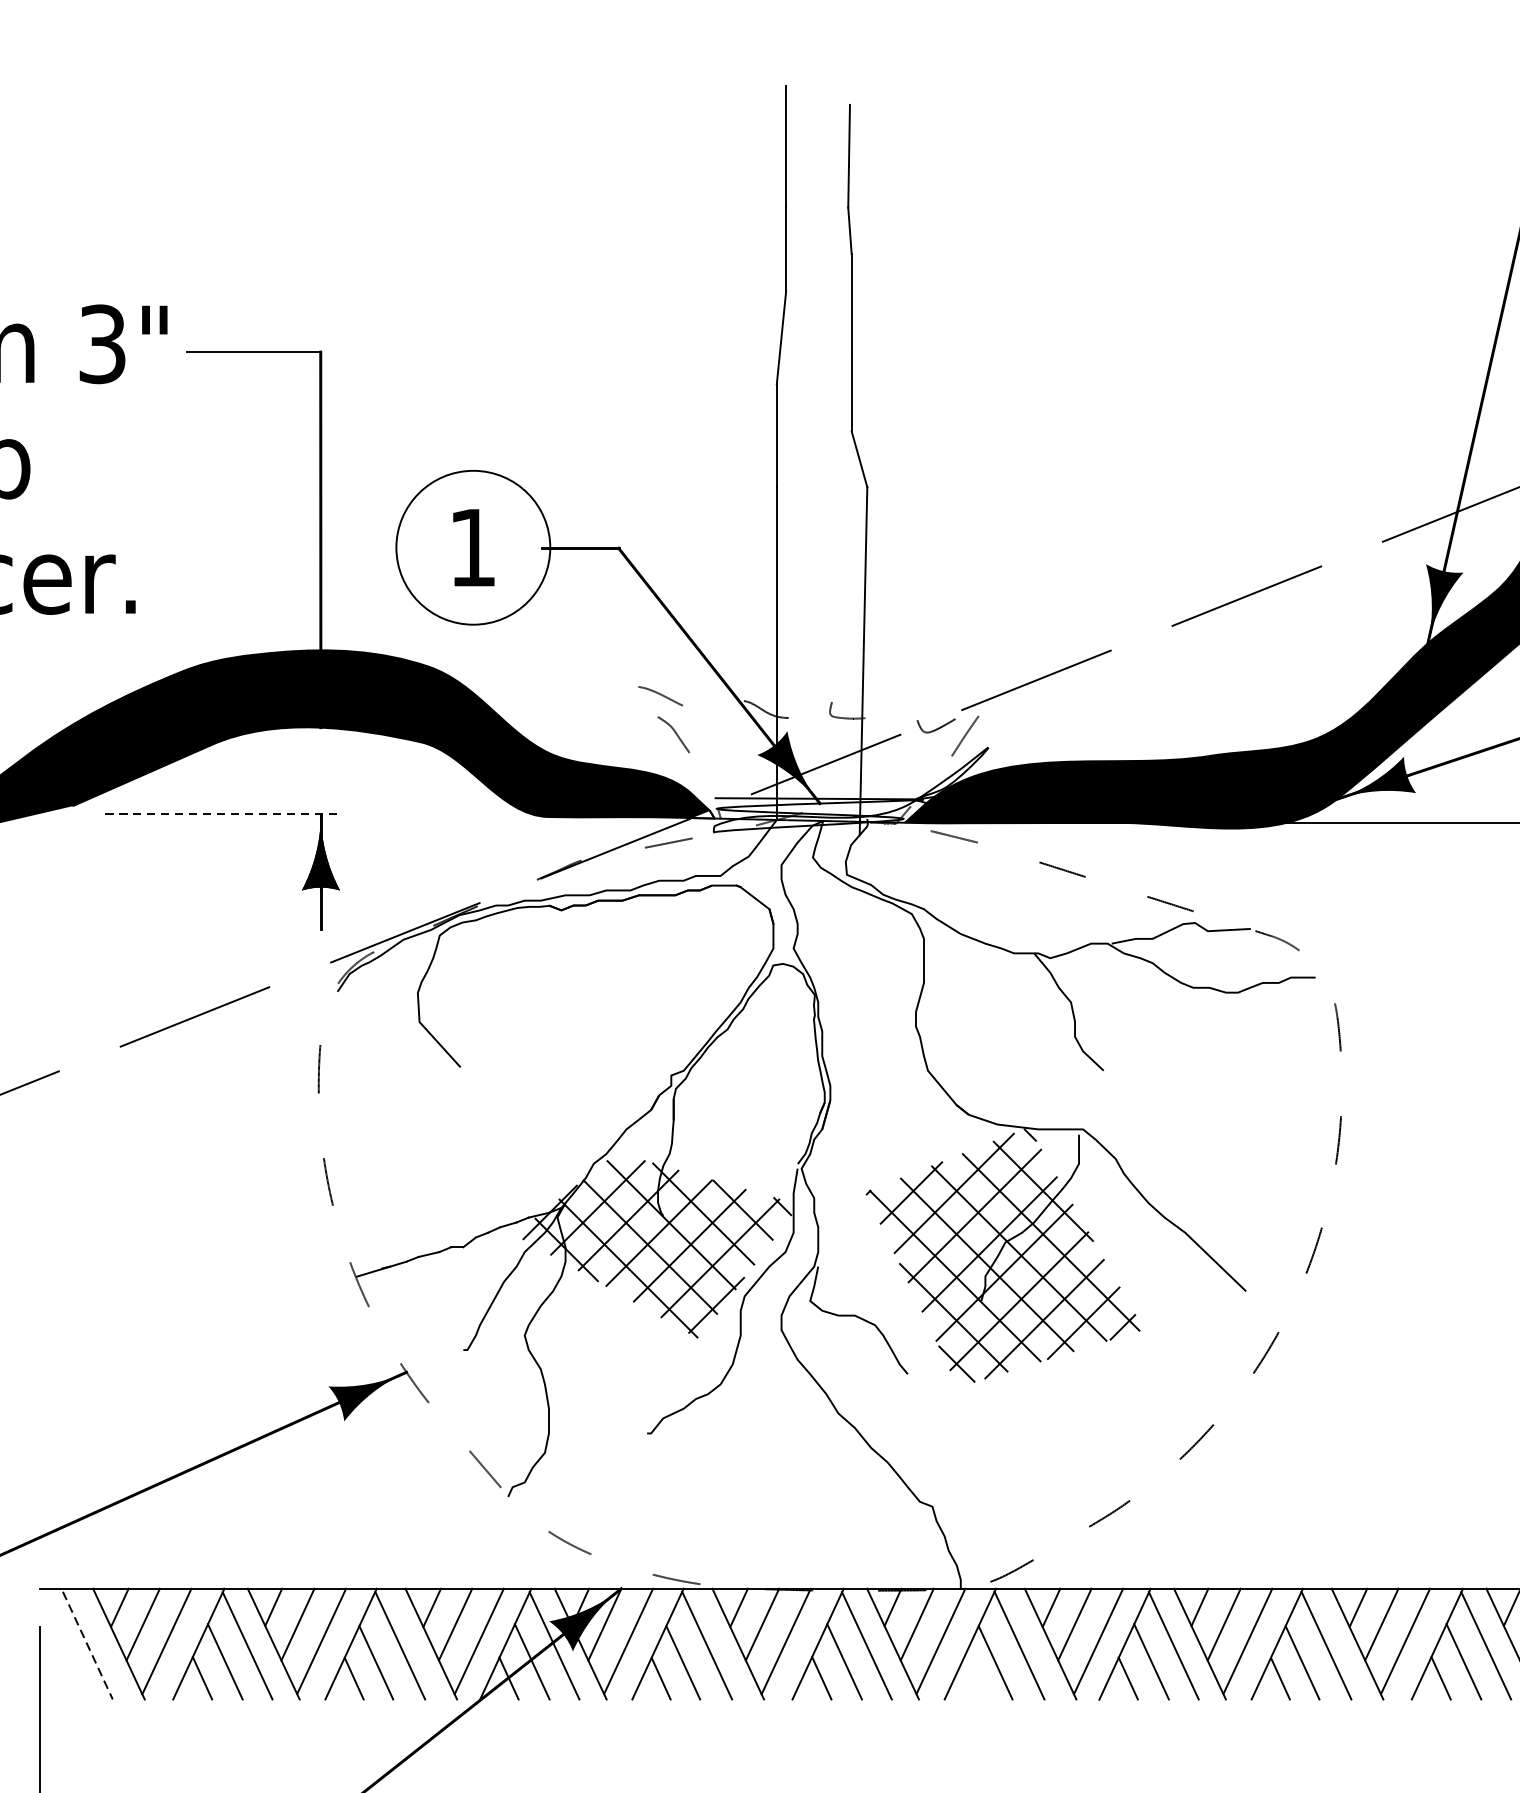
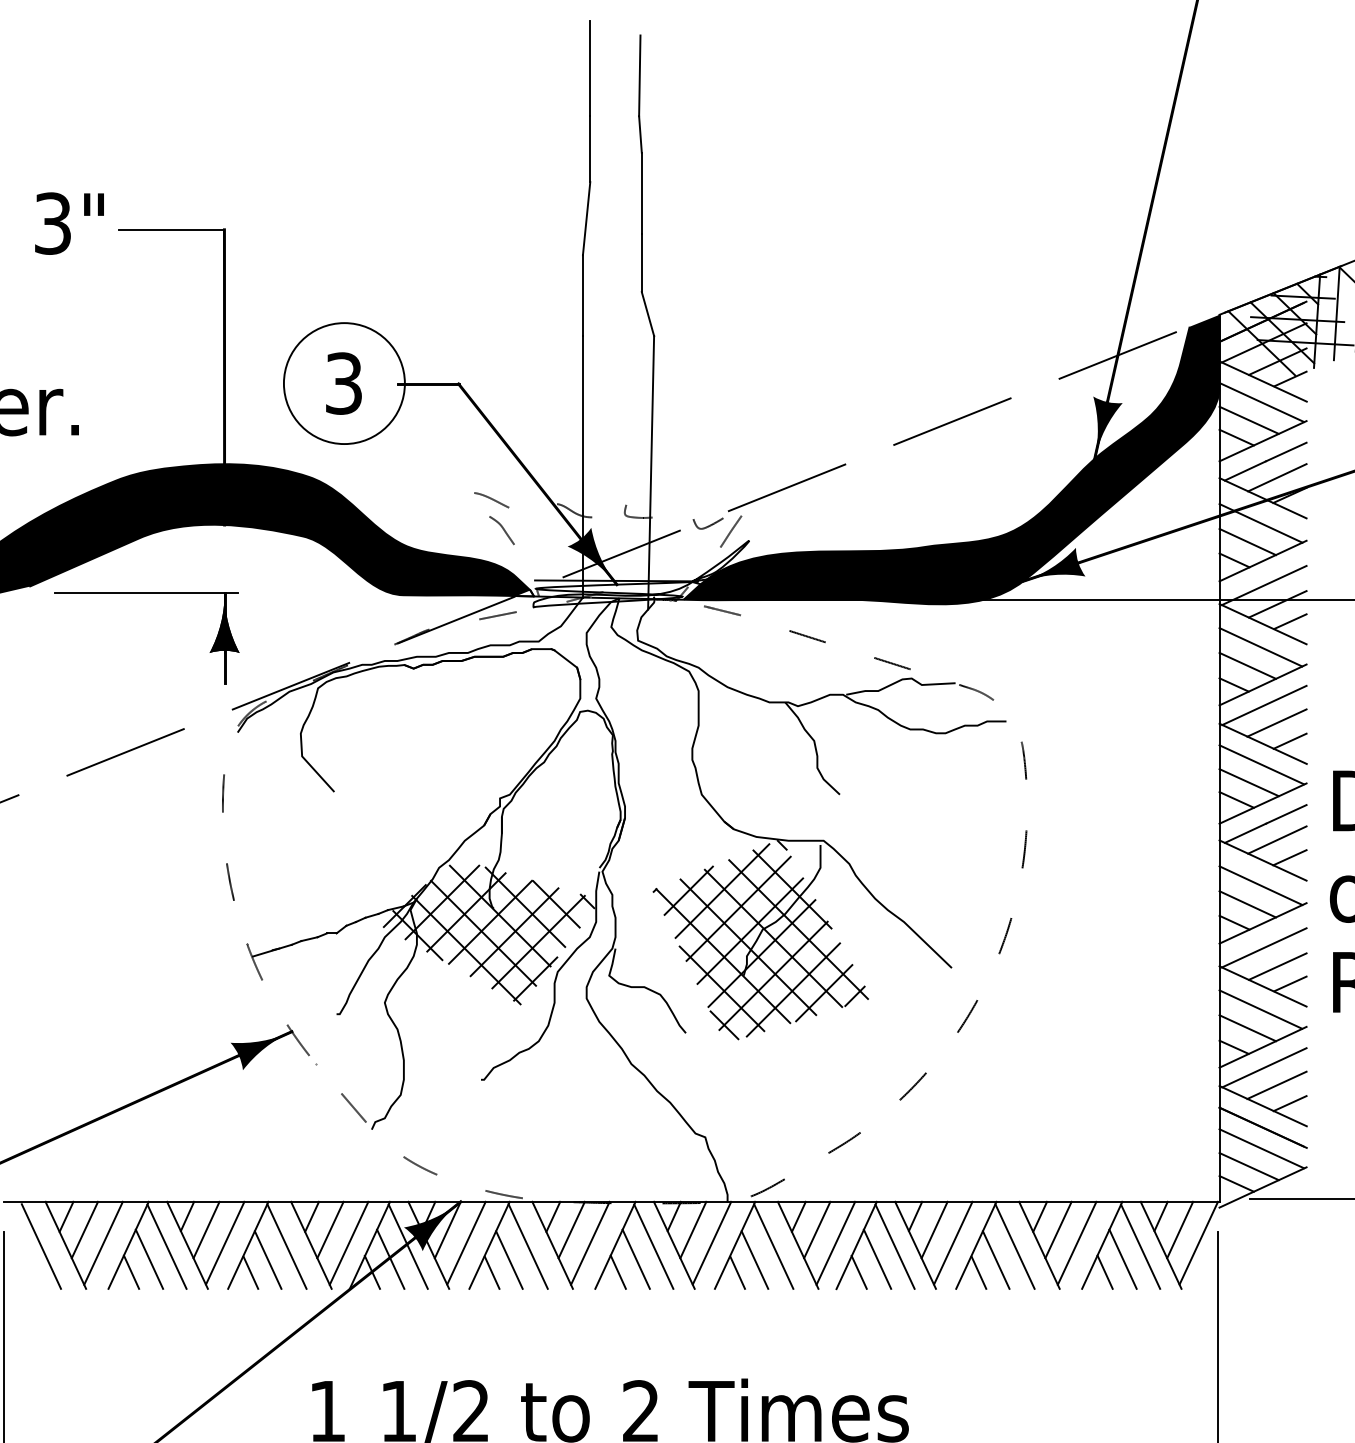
text: (472, 547) -> (343, 383), 1 -> 3
line: (221, 813) -> (146, 592), dashed -> solid
line: (87, 1645) -> (41, 1246), dashed -> solid
line: (973, 1678) -> (737, 1272), added

